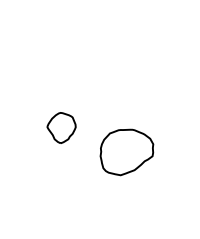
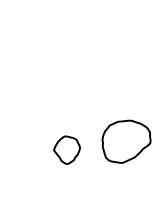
part: (61, 127) -> (67, 149), moved

